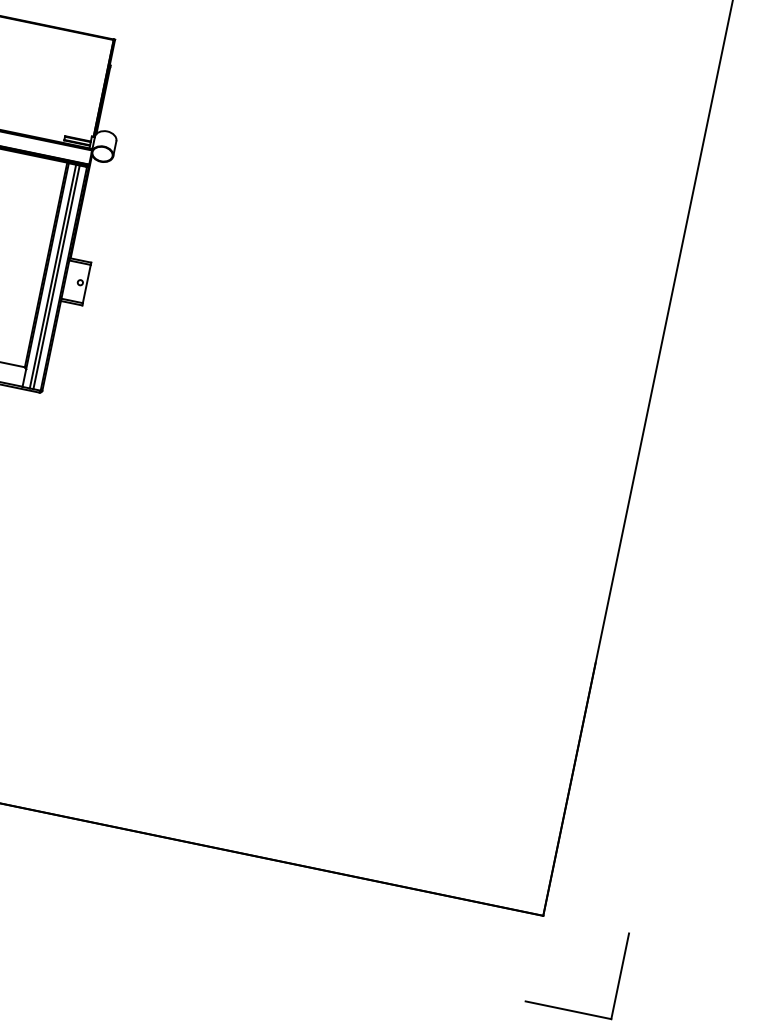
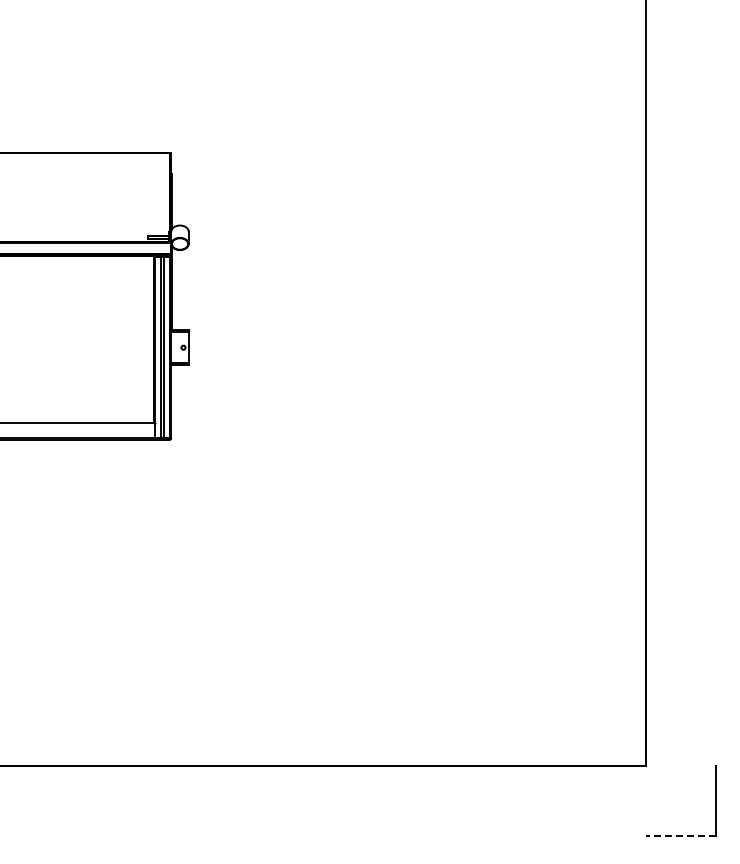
line: (569, 1009) -> (681, 835), solid -> dashed

